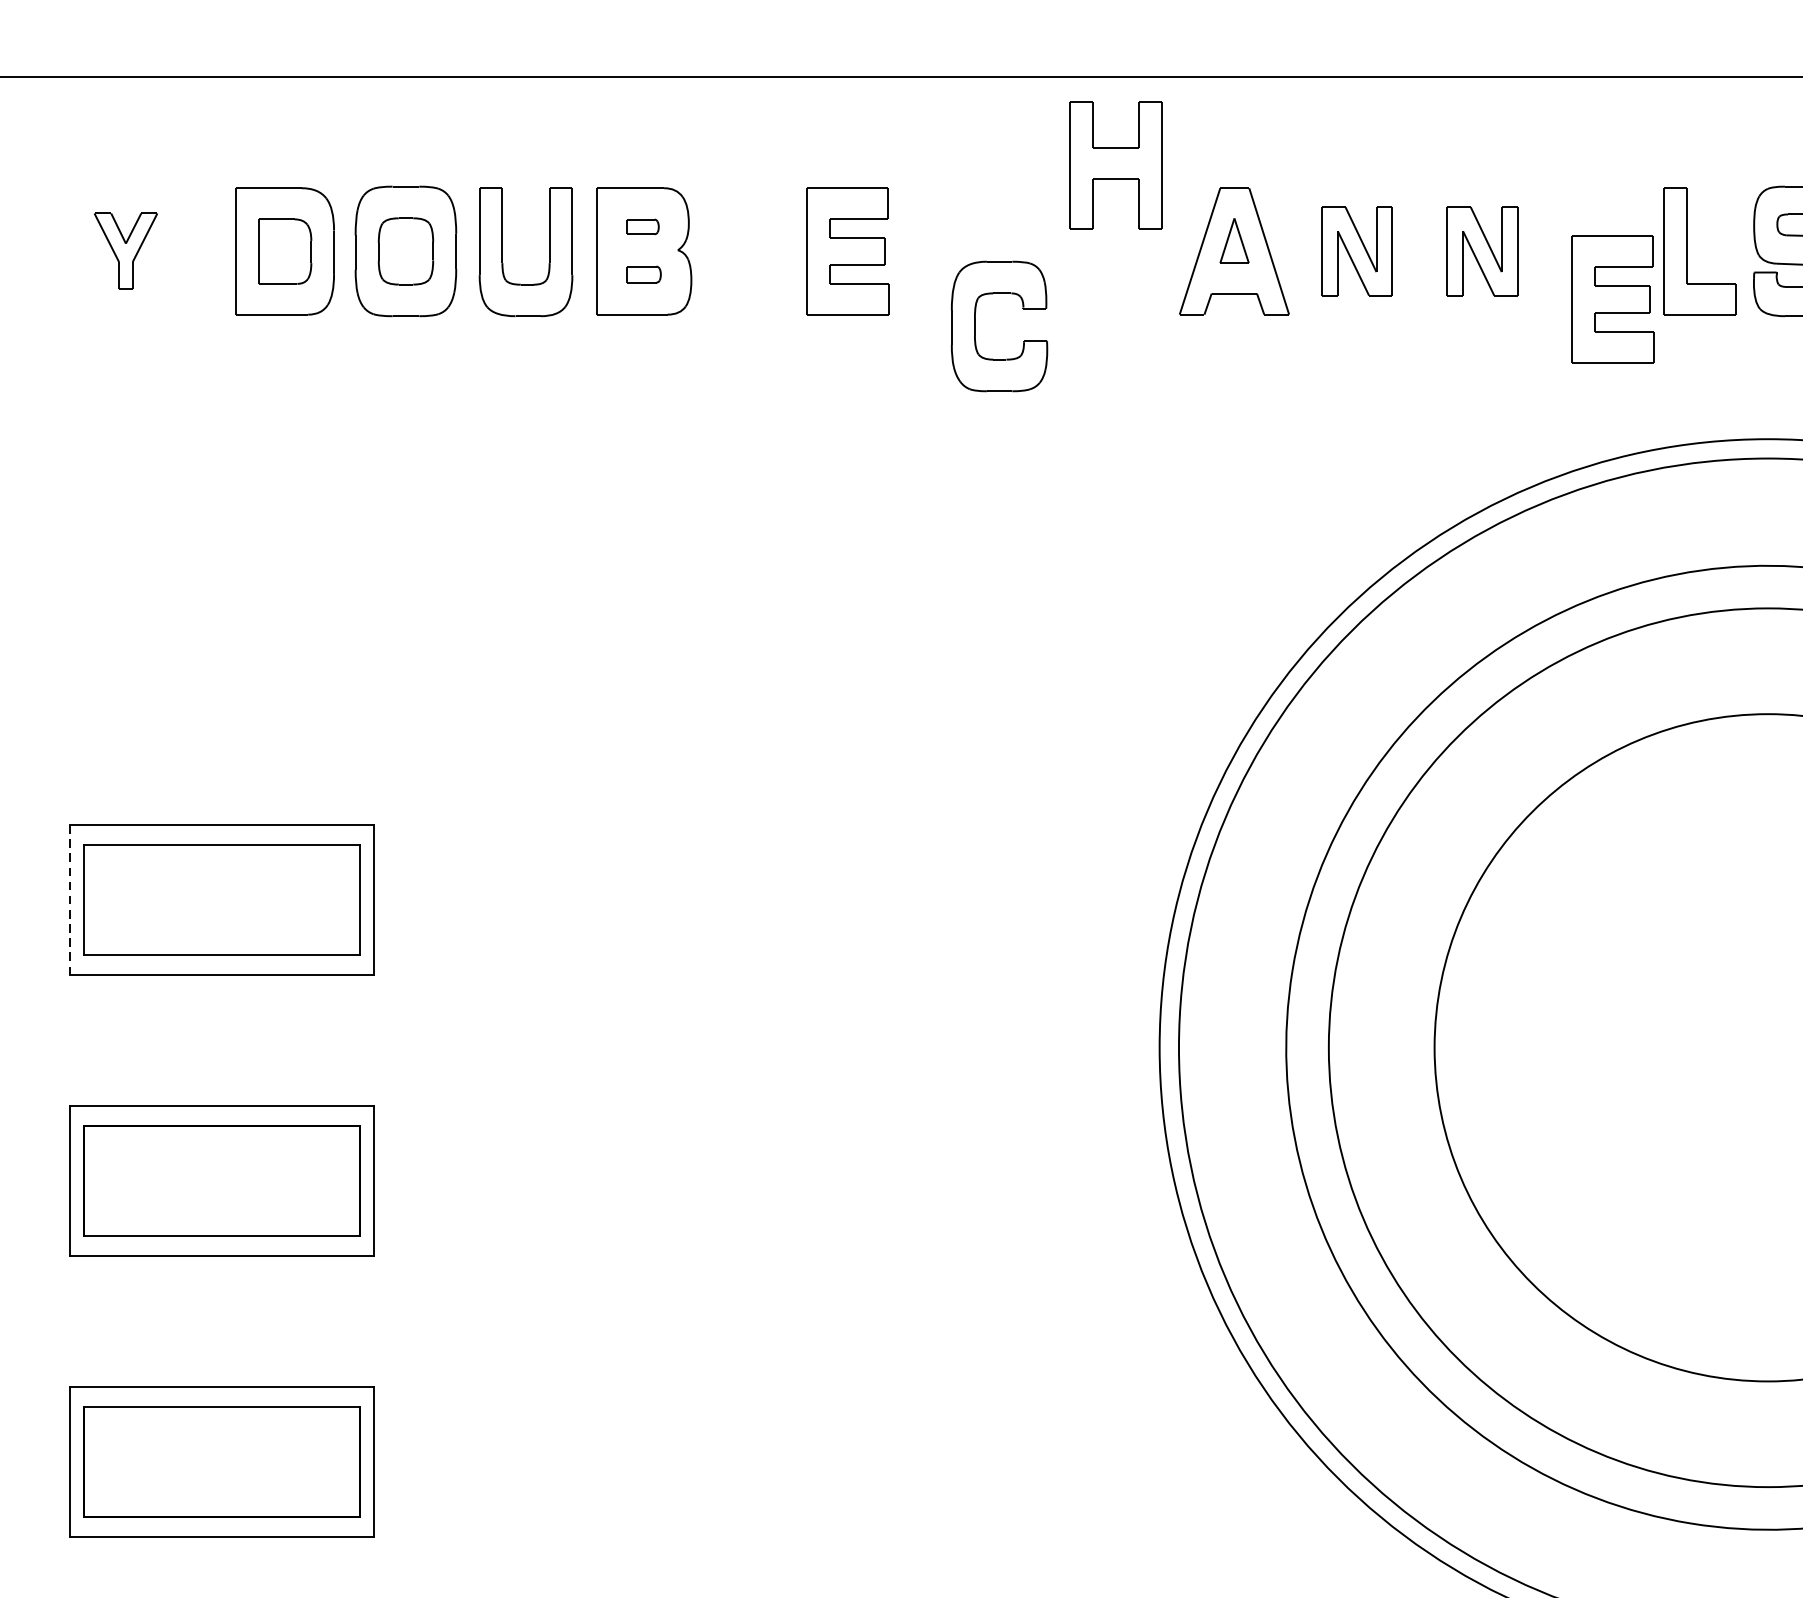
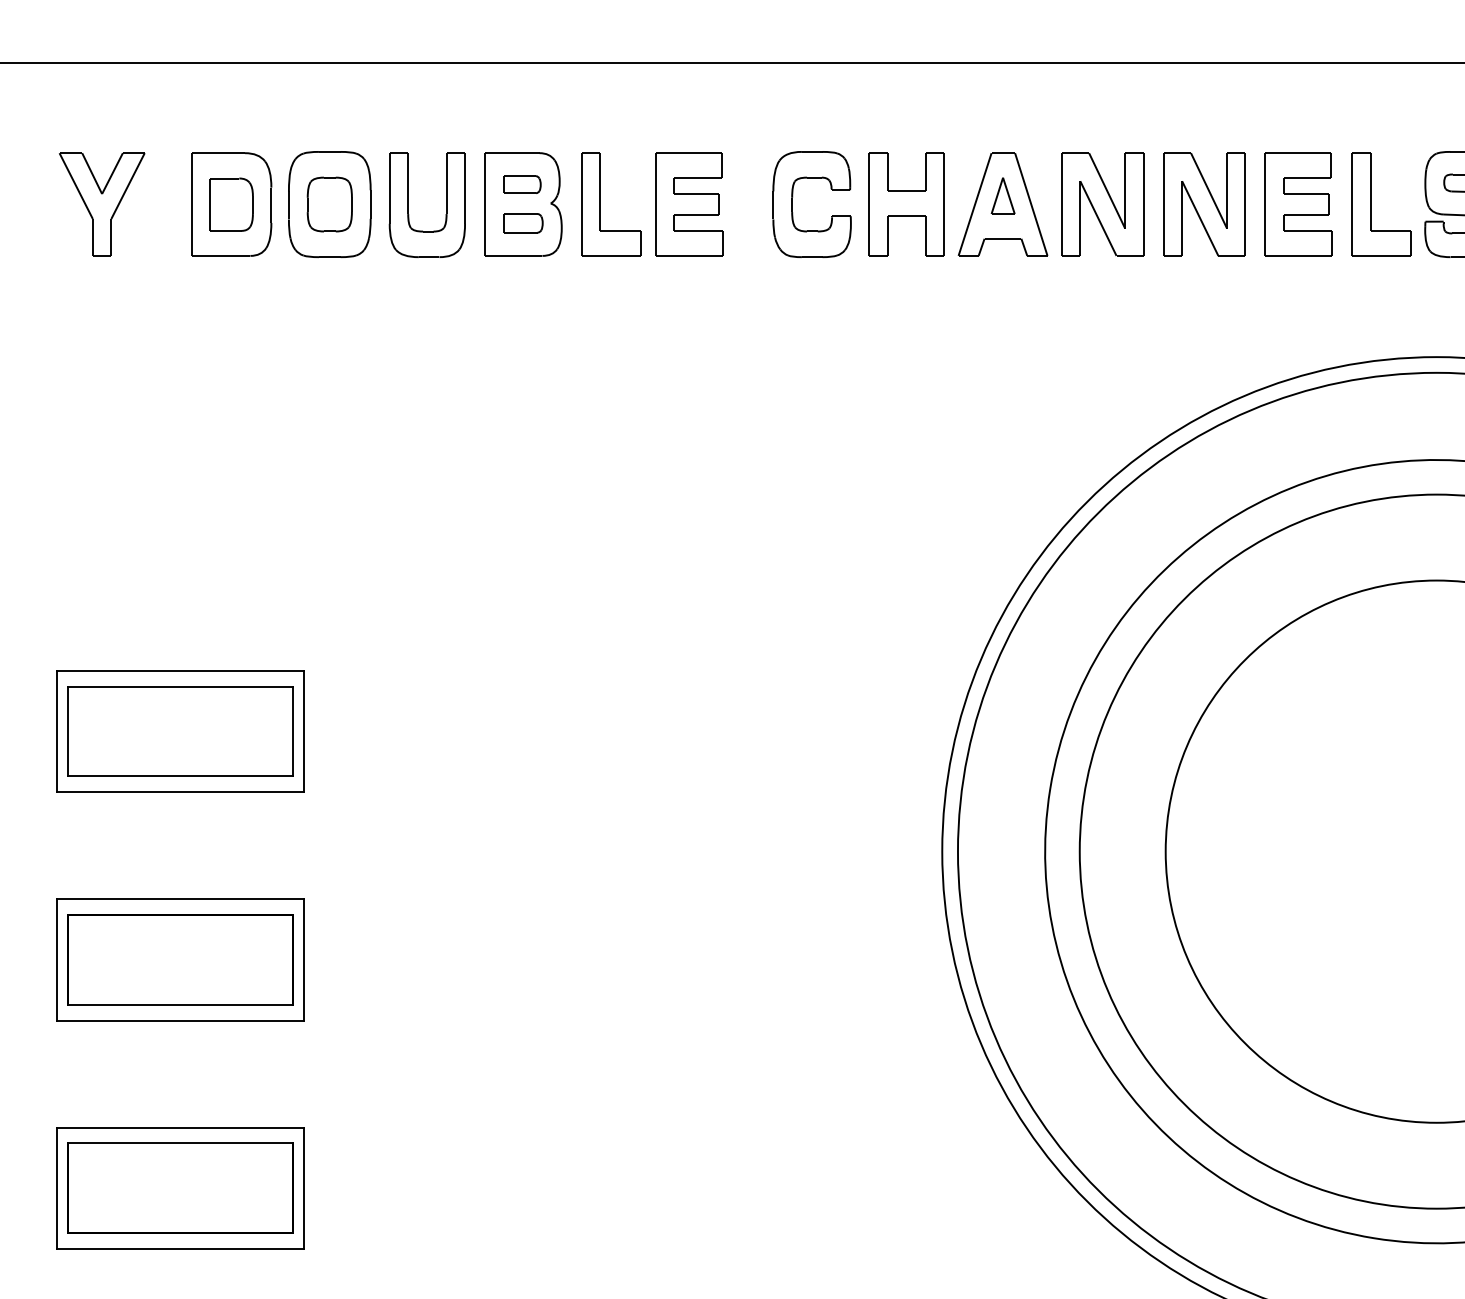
part: (1115, 165) -> (906, 204), moved
part: (643, 226) -> (522, 184), size x1.43
part: (126, 251) -> (102, 204), size x1.67
part: (739, 251) -> (600, 204), added
part: (1356, 251) -> (1102, 204), size x1.43
part: (1482, 251) -> (1204, 204), size x1.43
part: (644, 274) -> (523, 223), size x1.43
part: (1612, 299) -> (1298, 204), moved
part: (975, 326) -> (792, 204), moved
line: (69, 899) -> (56, 731), dashed -> solid

